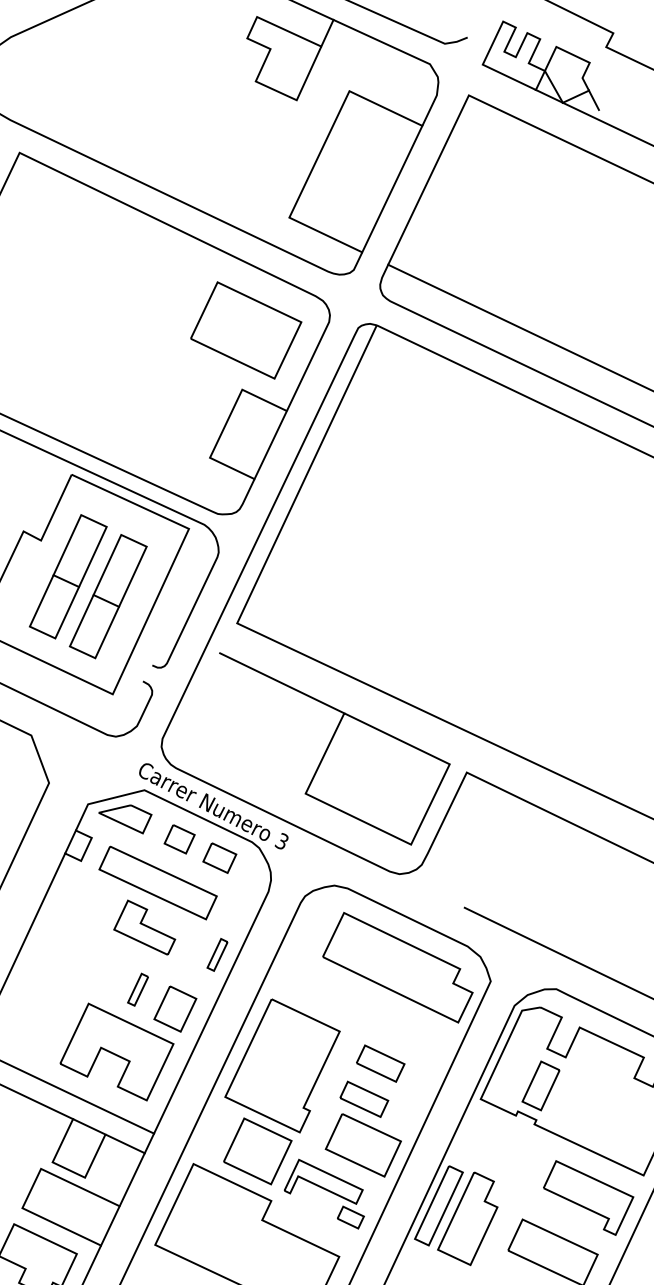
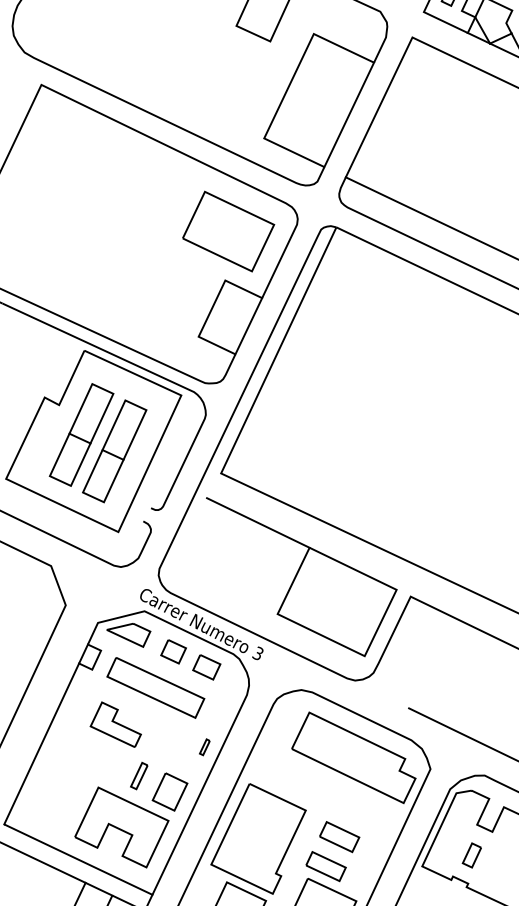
part: (144, 927) -> (115, 724), moved
part: (217, 954) -> (204, 746), size x0.6
part: (540, 1085) -> (471, 855), size x0.6

